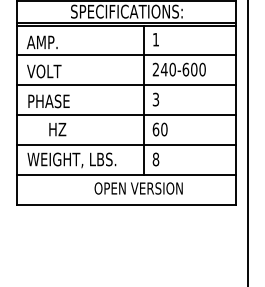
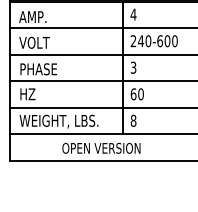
text: (155, 39) -> (133, 14), 1 -> 4
text: (57, 129) -> (27, 94), moved
text: (138, 188) -> (101, 148), moved

